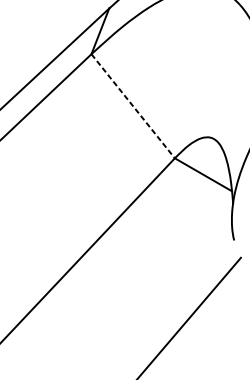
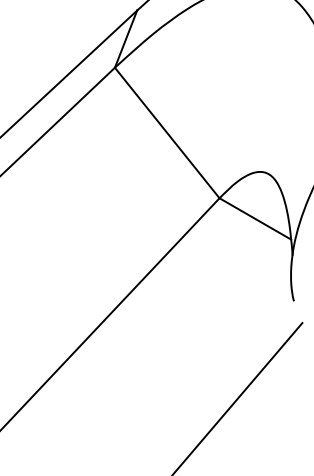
line: (133, 106) -> (167, 133), dashed -> solid

